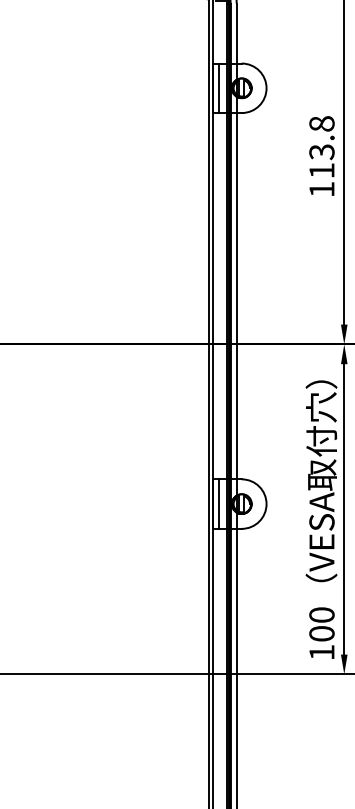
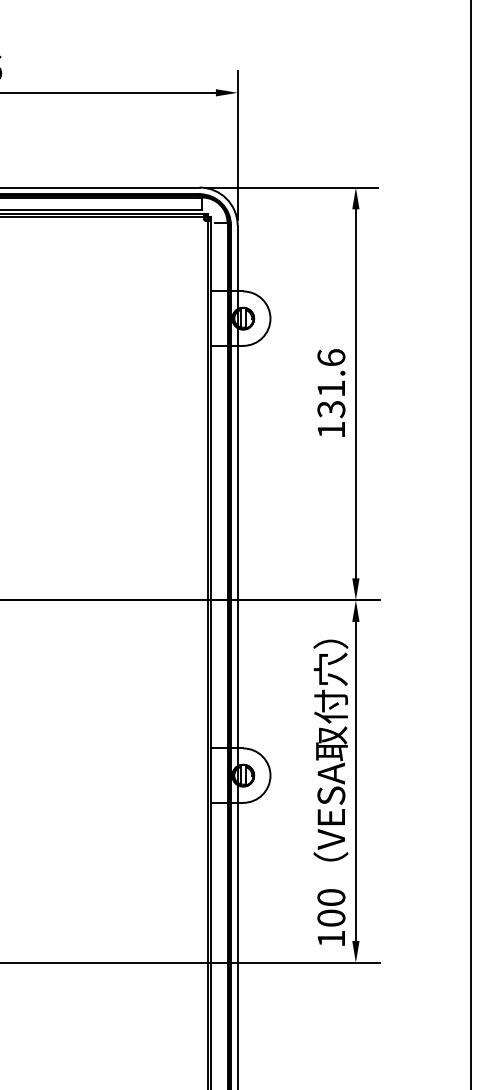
line: (219, 88) -> (218, 318), removed
text: (322, 147) -> (331, 383), 113.8 -> 131.6
line: (219, 503) -> (218, 775), removed

